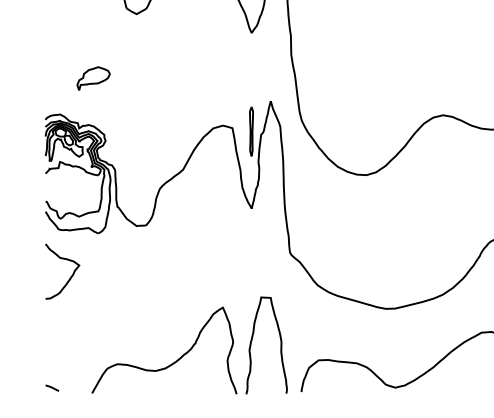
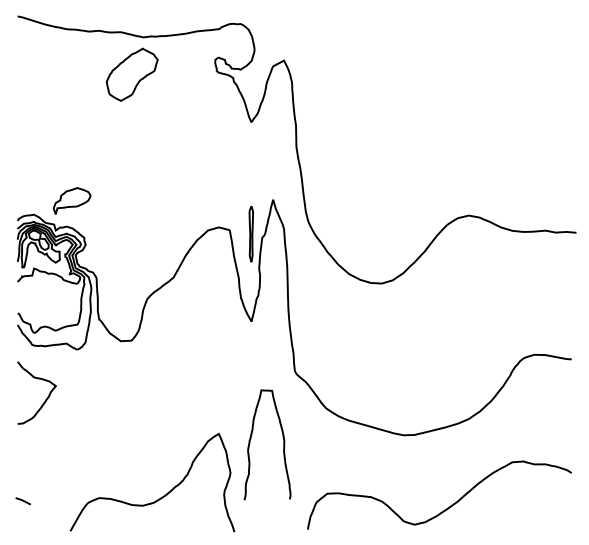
part: (93, 78) -> (71, 200), moved
curve: (280, 345) -> (283, 444), moved
line: (51, 388) -> (22, 501), moved

